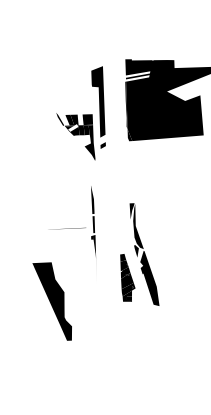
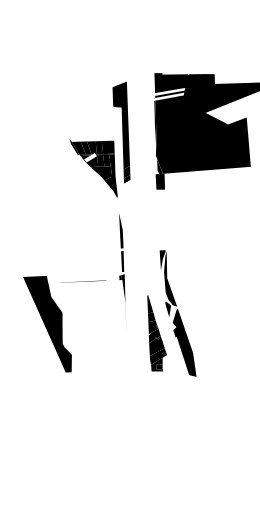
fill: (63, 119) -> (78, 147), added
fill: (80, 119) -> (99, 147), added
fill: (82, 140) -> (101, 173), added
fill: (102, 140) -> (126, 172), added
fill: (129, 147) -> (159, 181), added
part: (93, 222) -> (122, 258), moved
fill: (122, 247) -> (150, 304), added
part: (52, 301) -> (47, 324), moved

